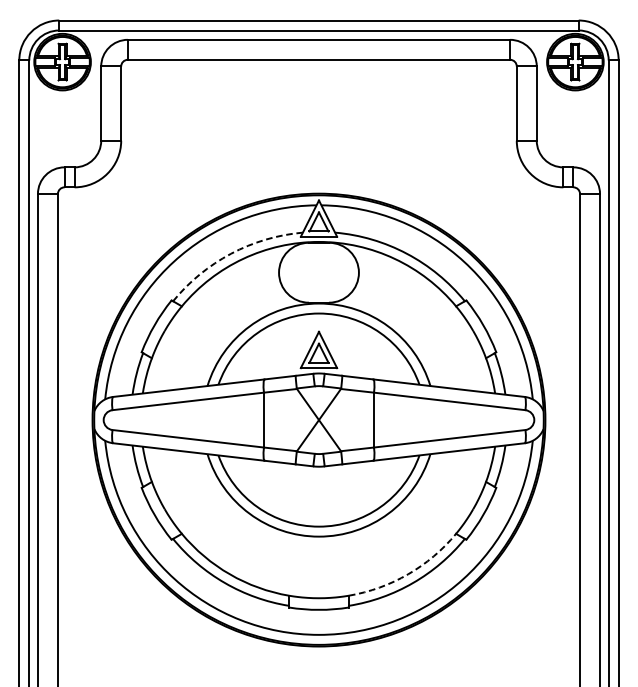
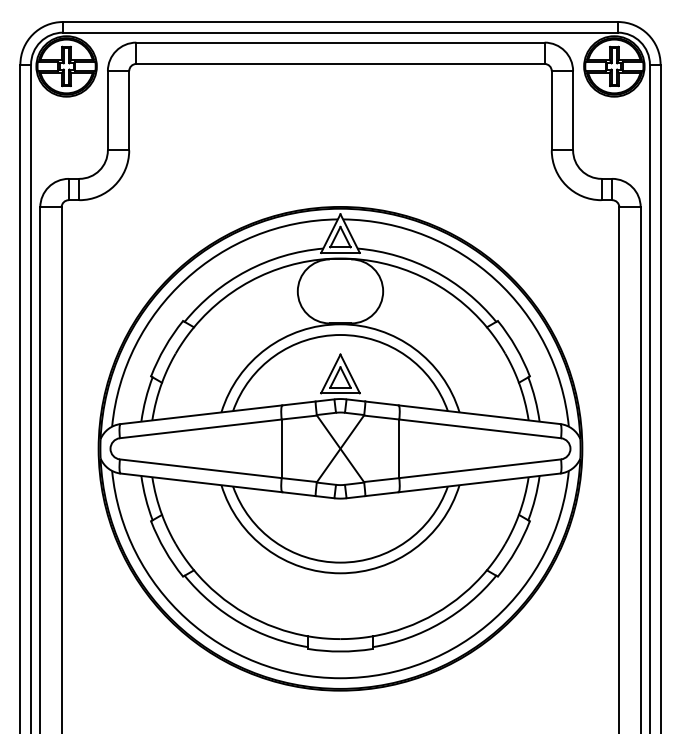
arc: (230, 254) -> (246, 271), dashed -> solid
arc: (407, 574) -> (435, 613), dashed -> solid

